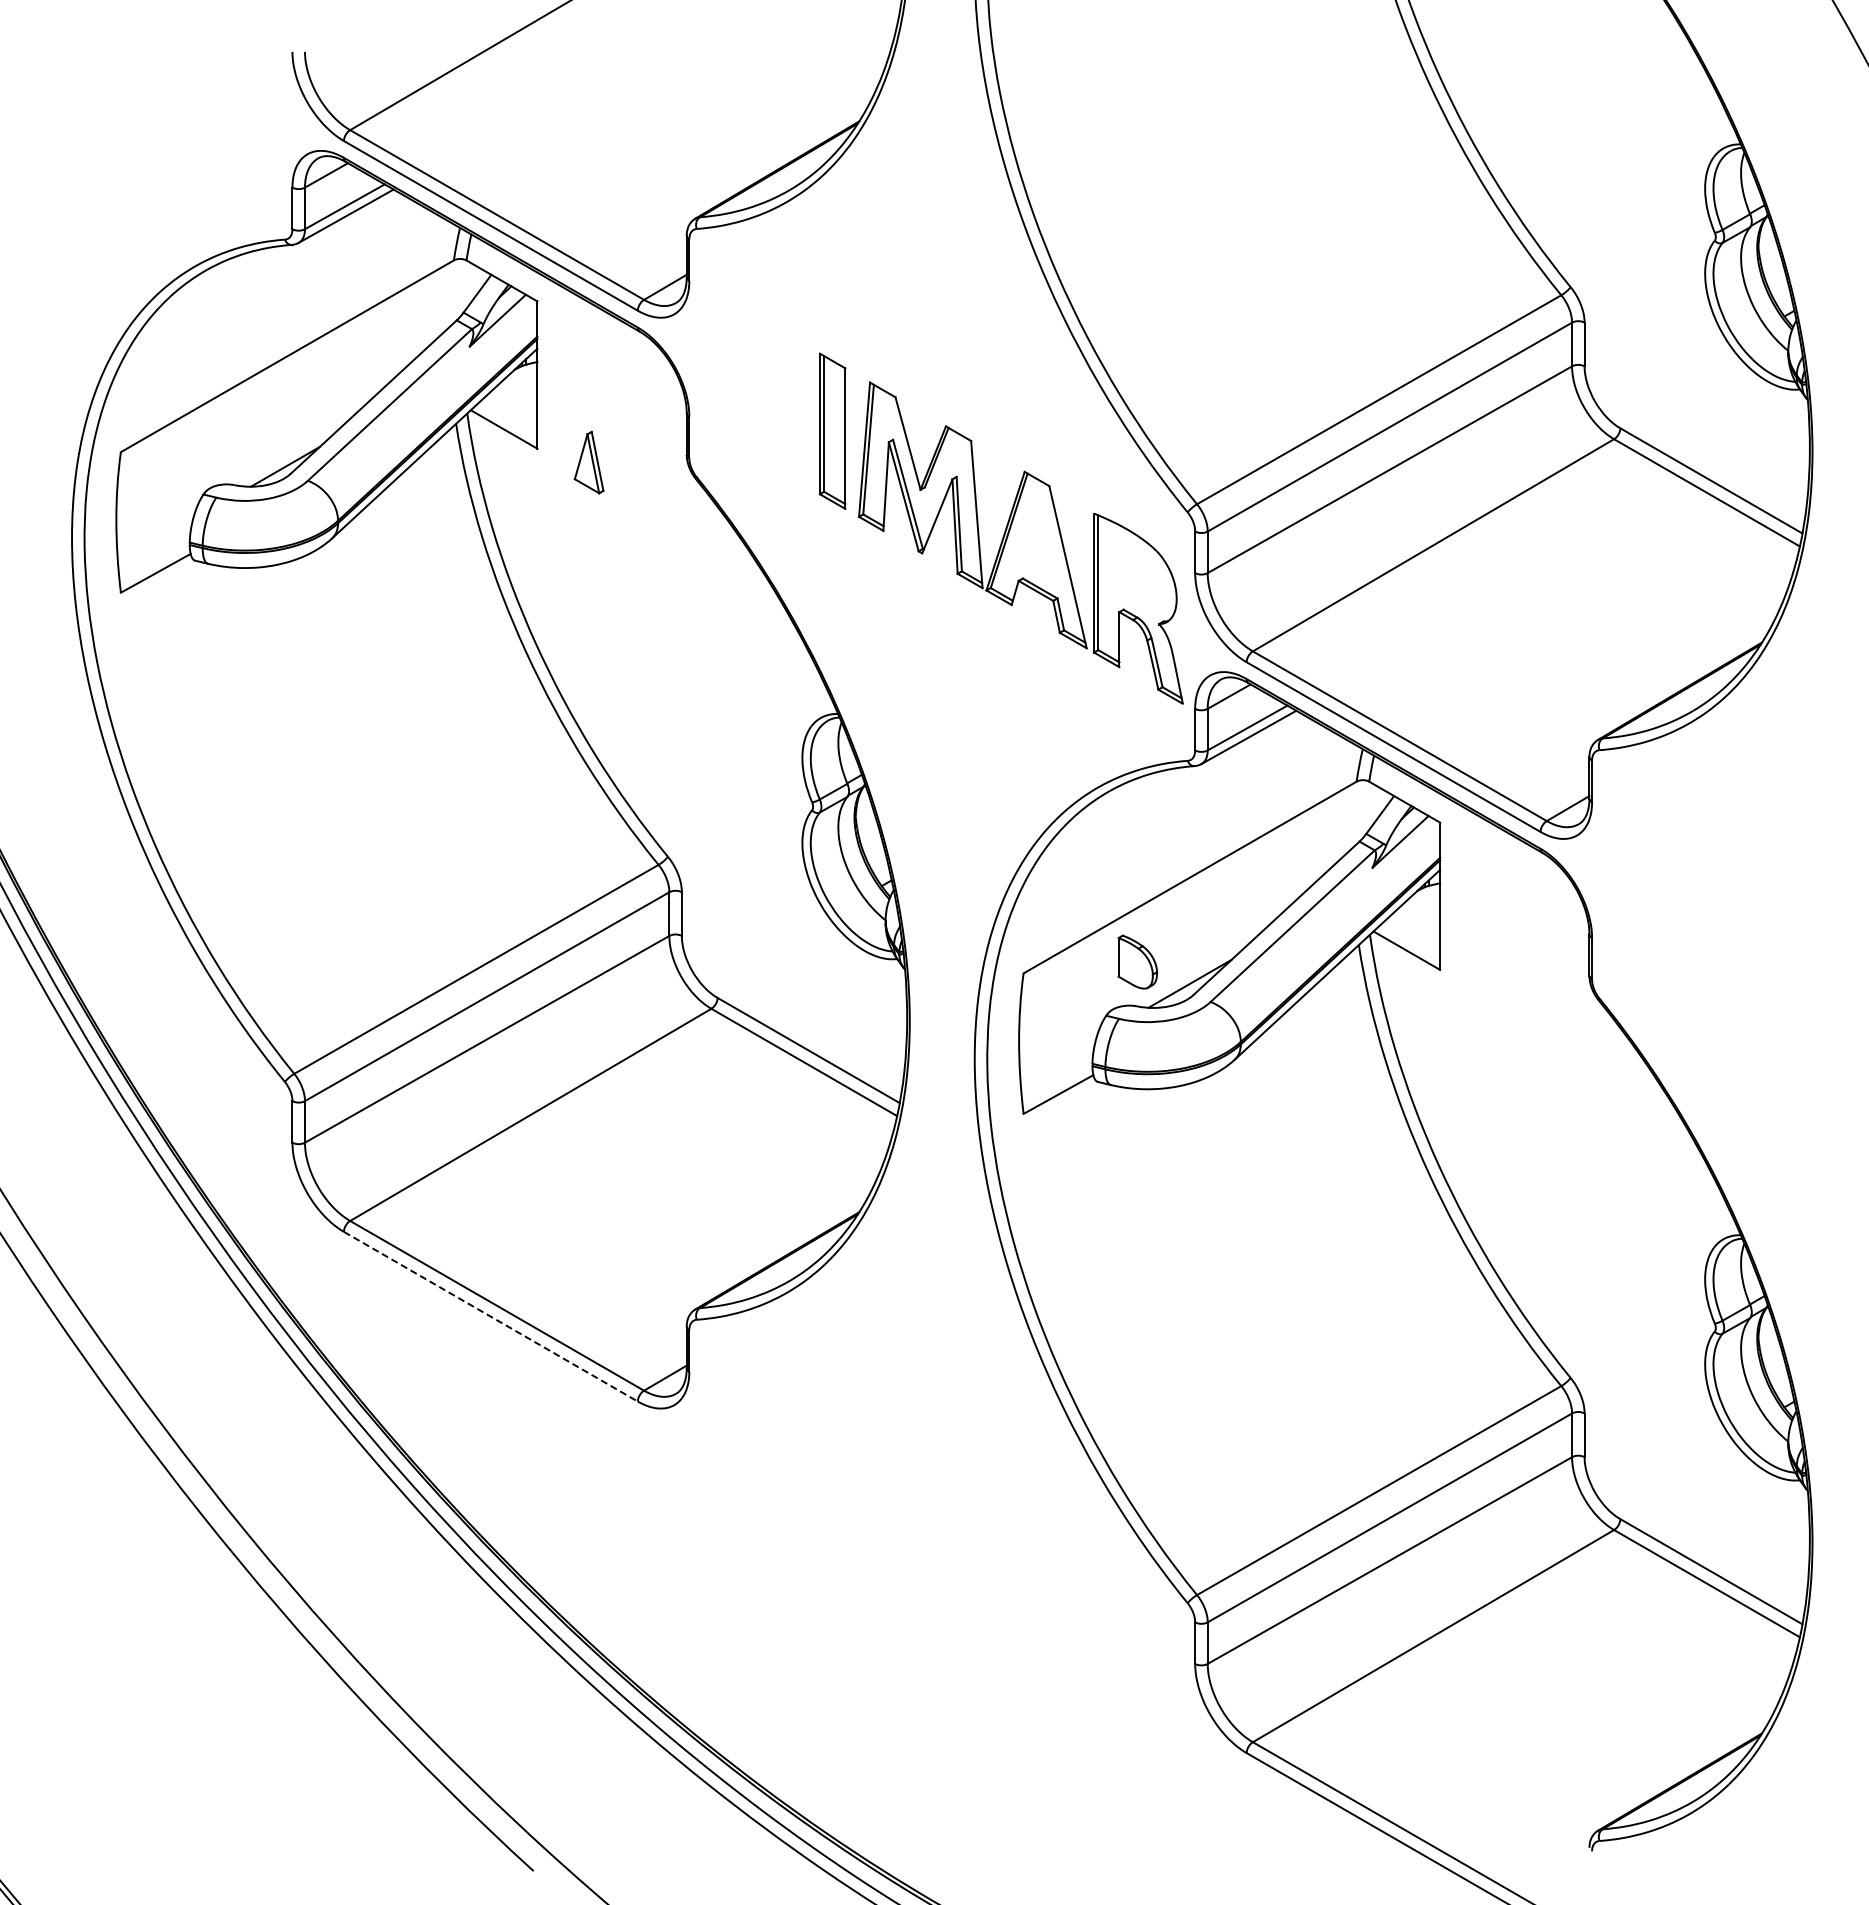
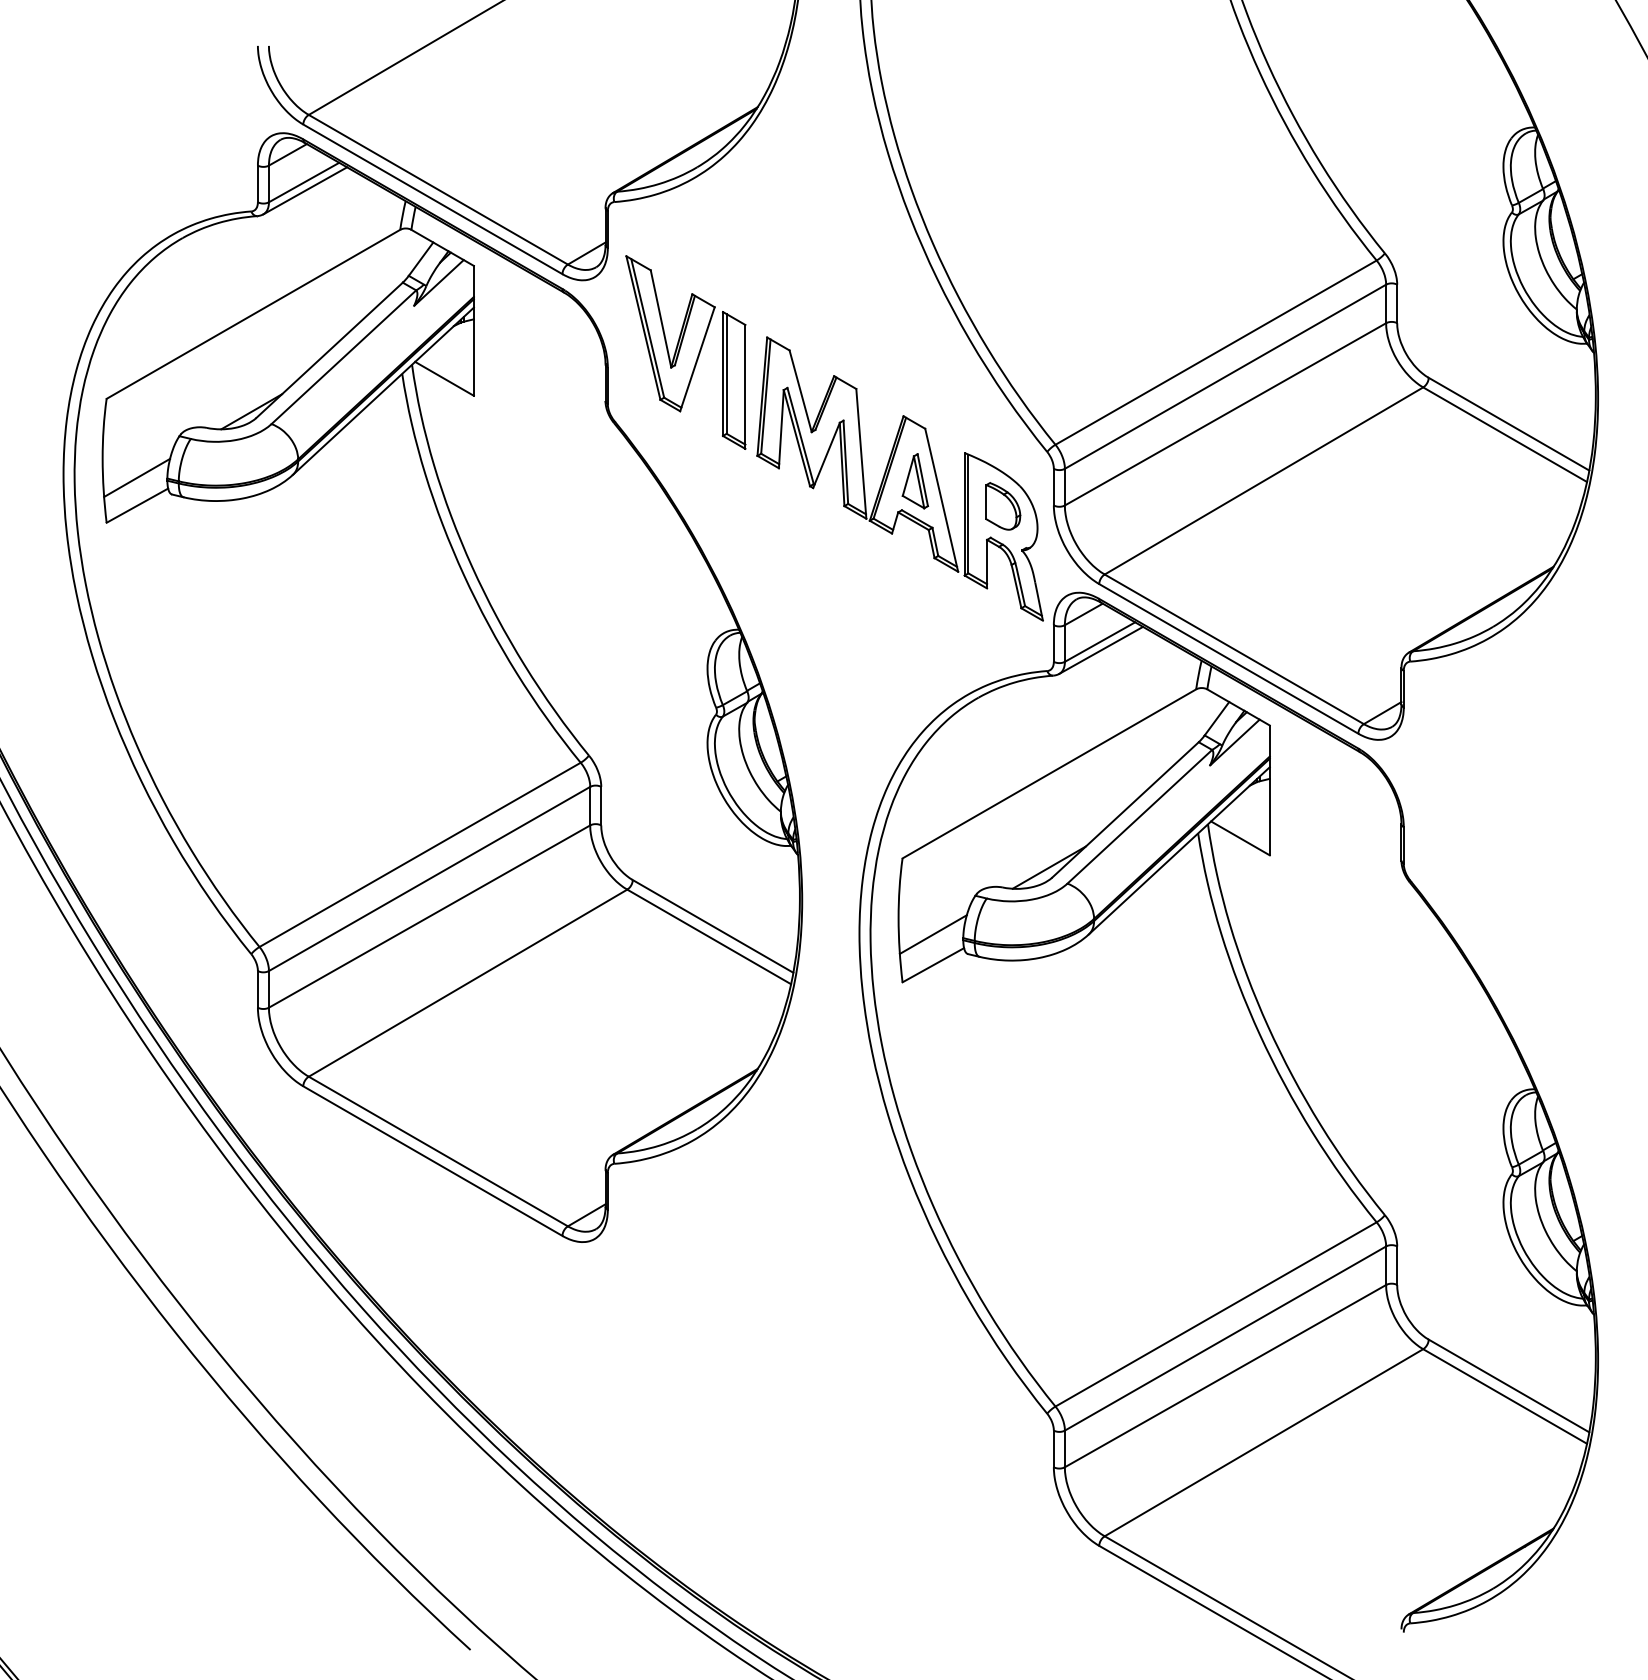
part: (760, 378) -> (670, 333), added
part: (588, 462) -> (914, 481), moved
line: (155, 541) -> (137, 477), added
part: (1137, 961) -> (1002, 505), moved
line: (1058, 1059) -> (933, 934), added
line: (490, 1316) -> (432, 1160), dashed -> solid

